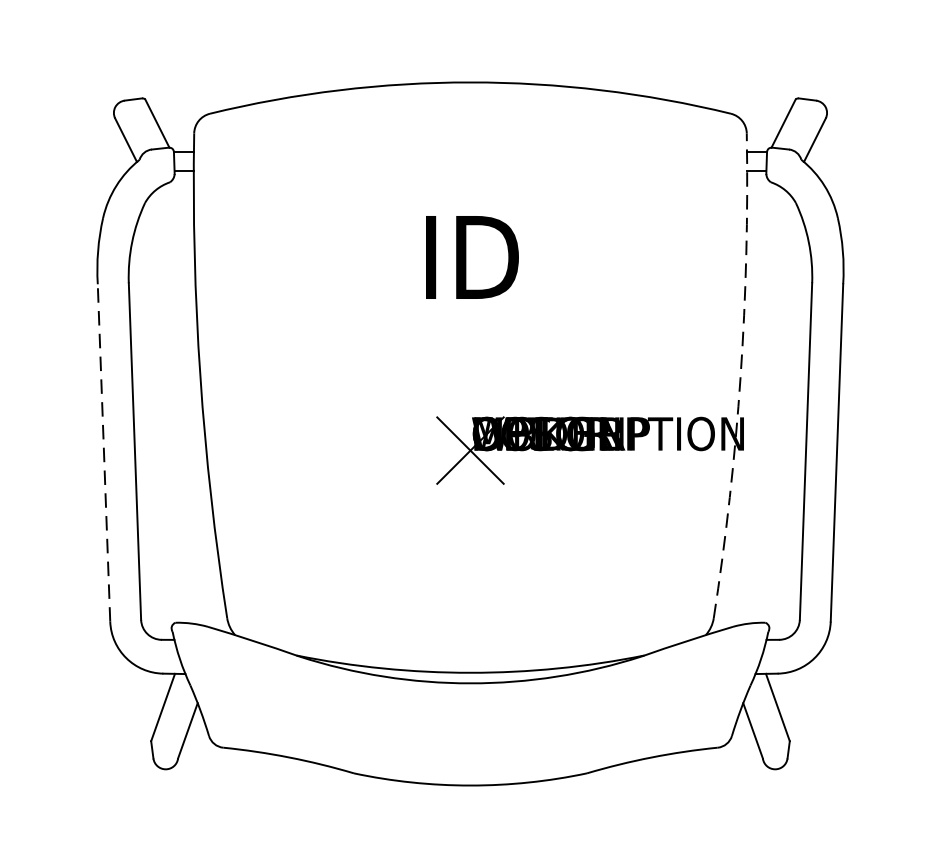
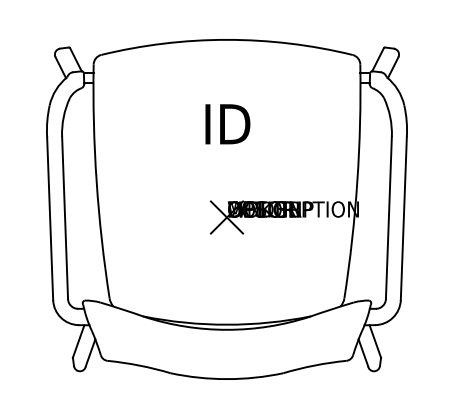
arc: (740, 375) -> (357, 181), dashed -> solid
line: (104, 452) -> (50, 218), dashed -> solid

